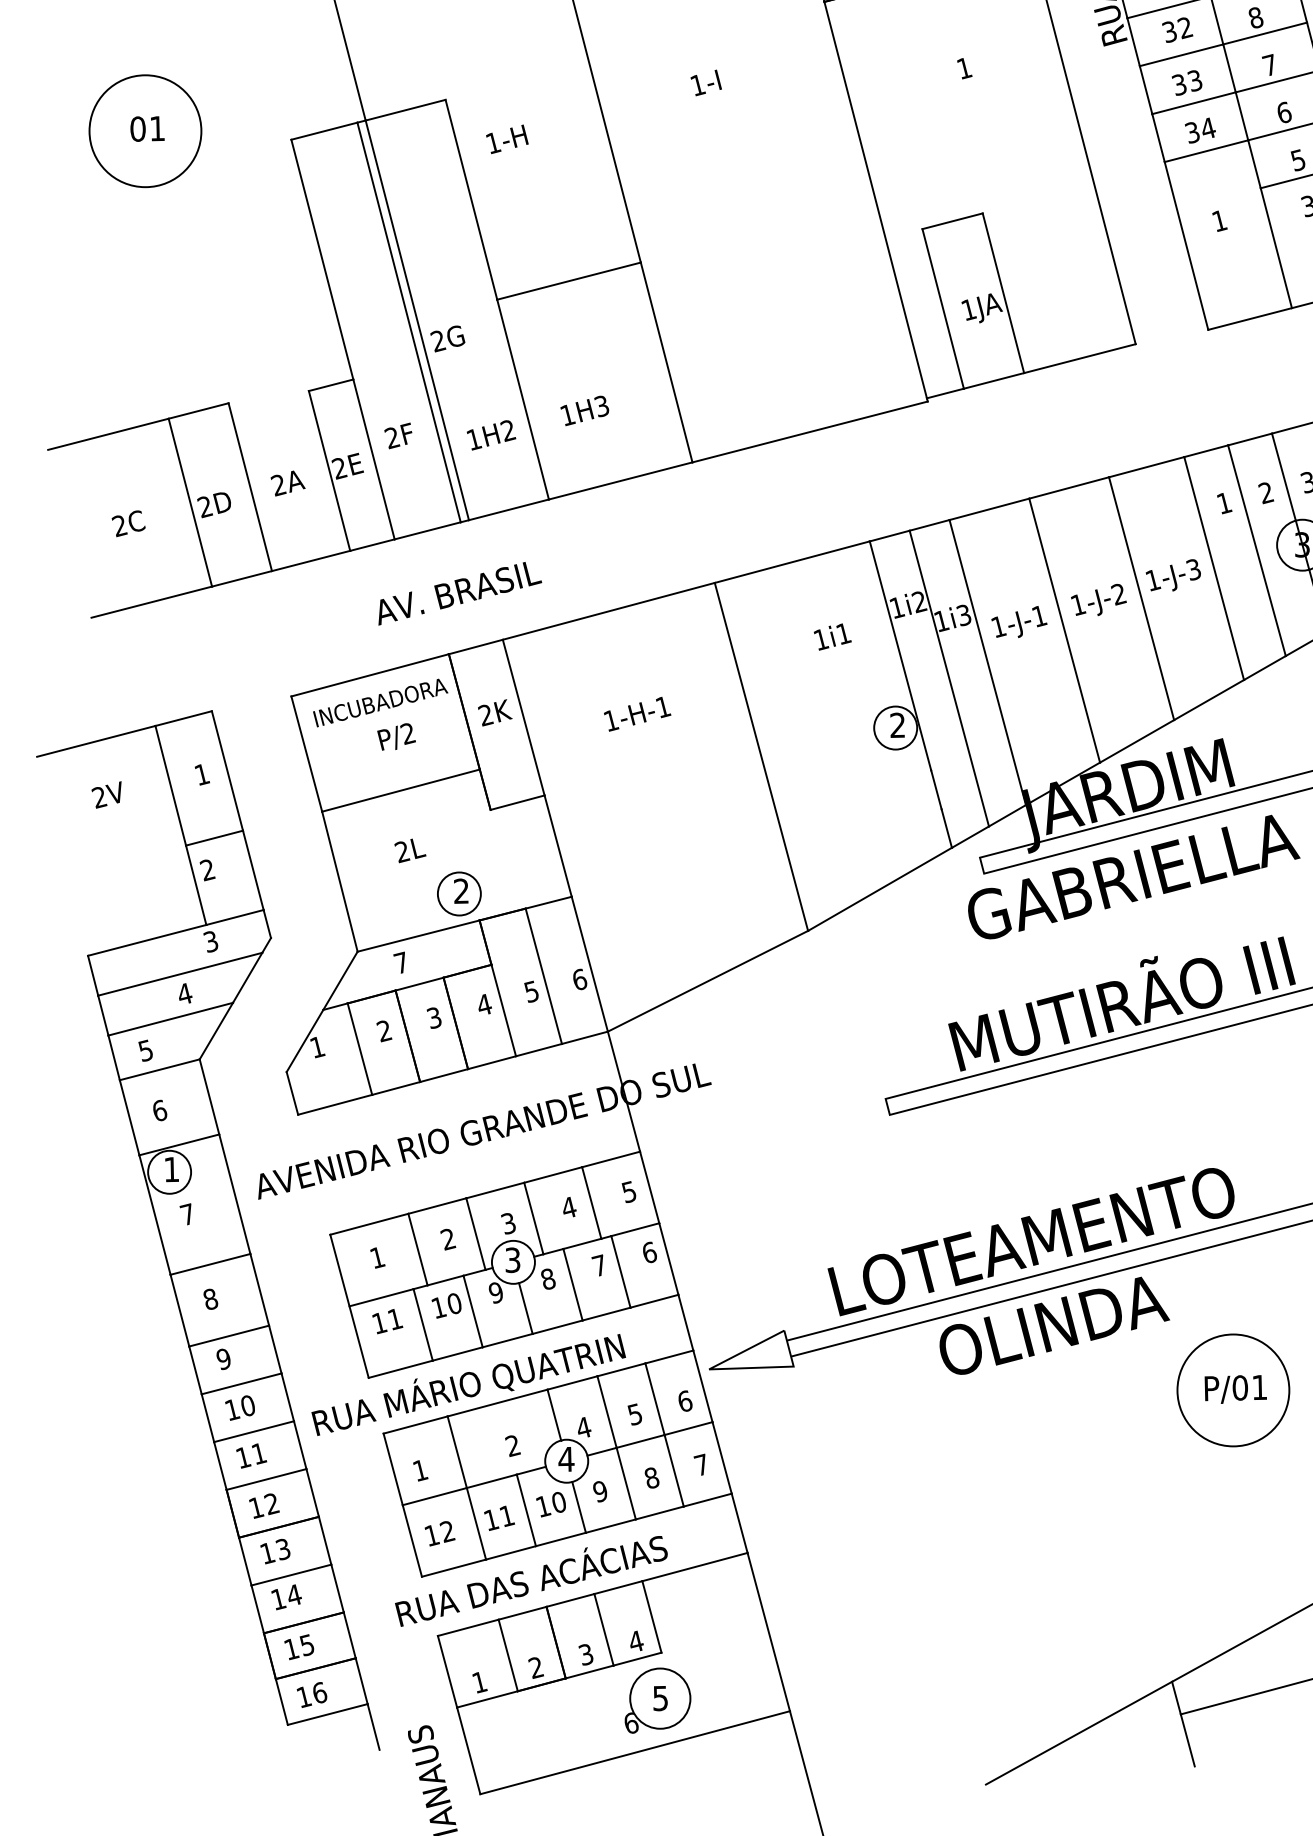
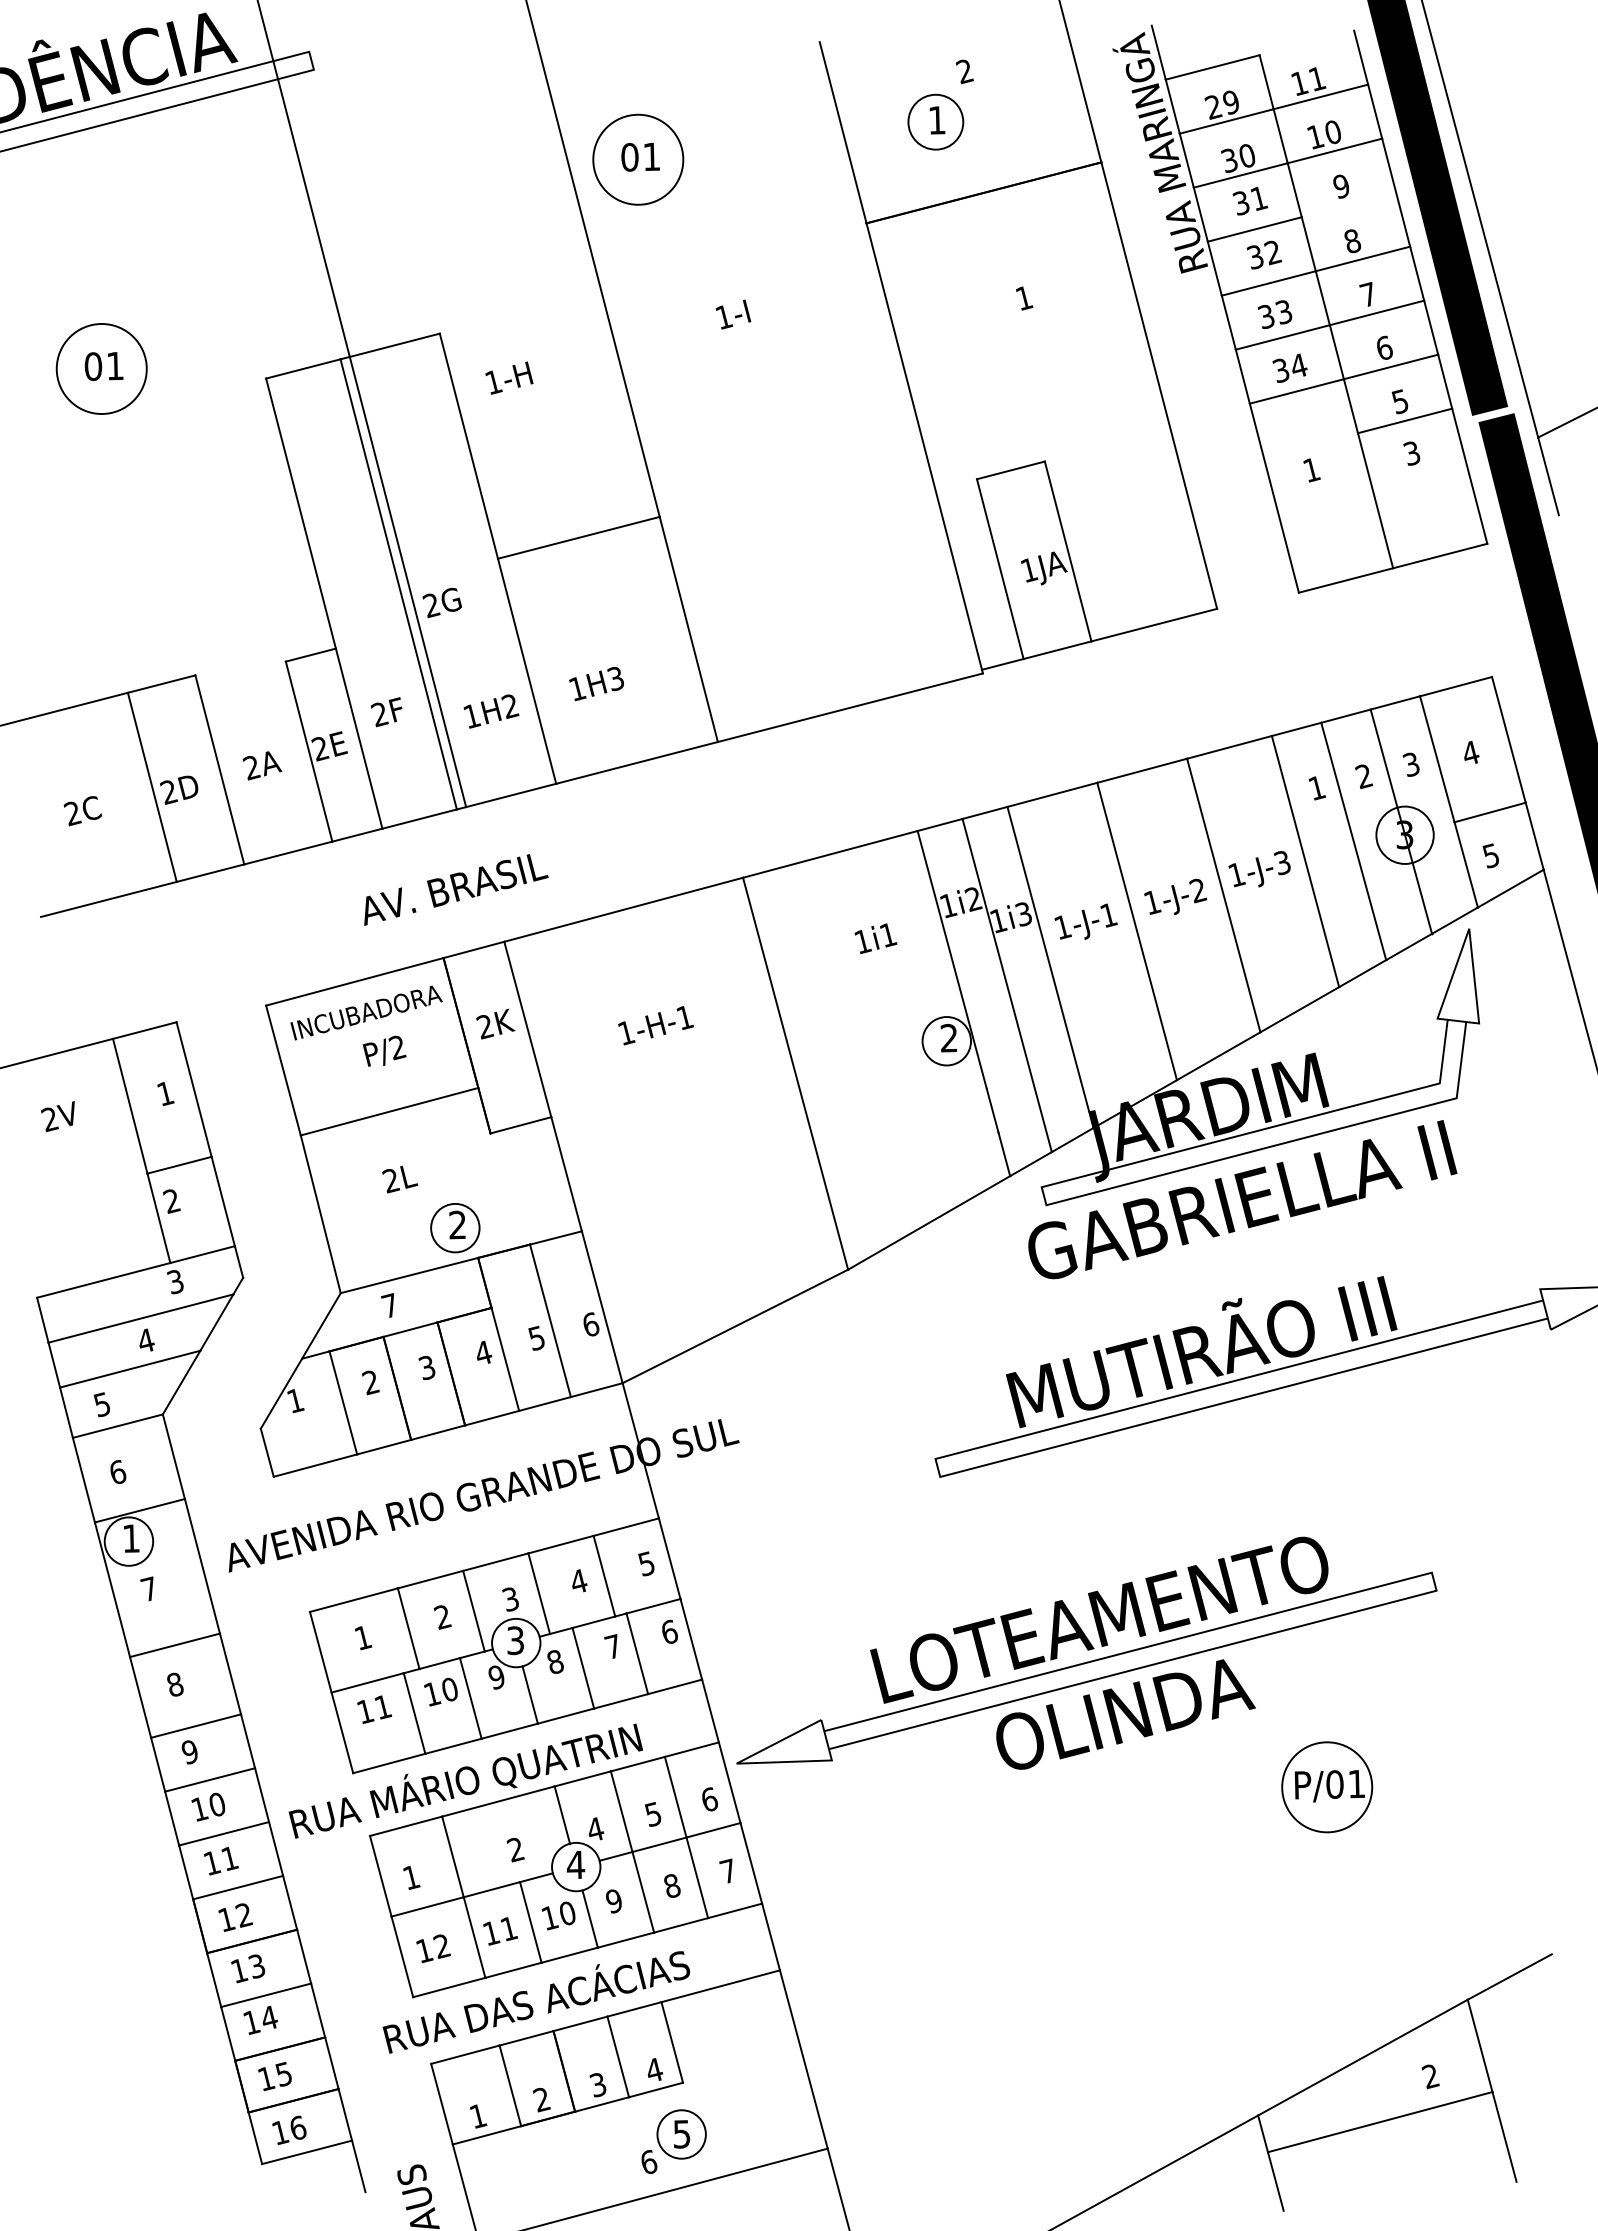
circle: (145, 131) -> (101, 369), size x0.71
circle: (1233, 1390) -> (1327, 1787), size x0.71
circle: (660, 1698) -> (681, 2134), size x0.71

